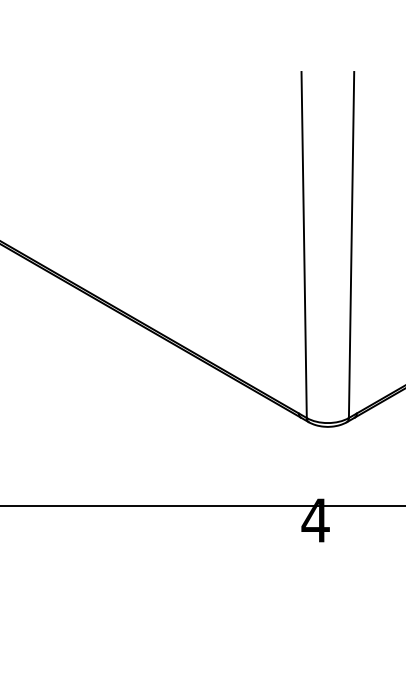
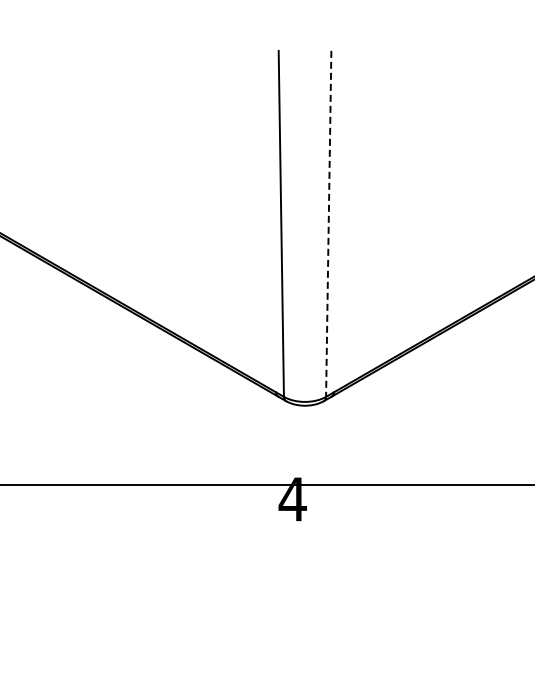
line: (351, 245) -> (328, 224), solid -> dashed

